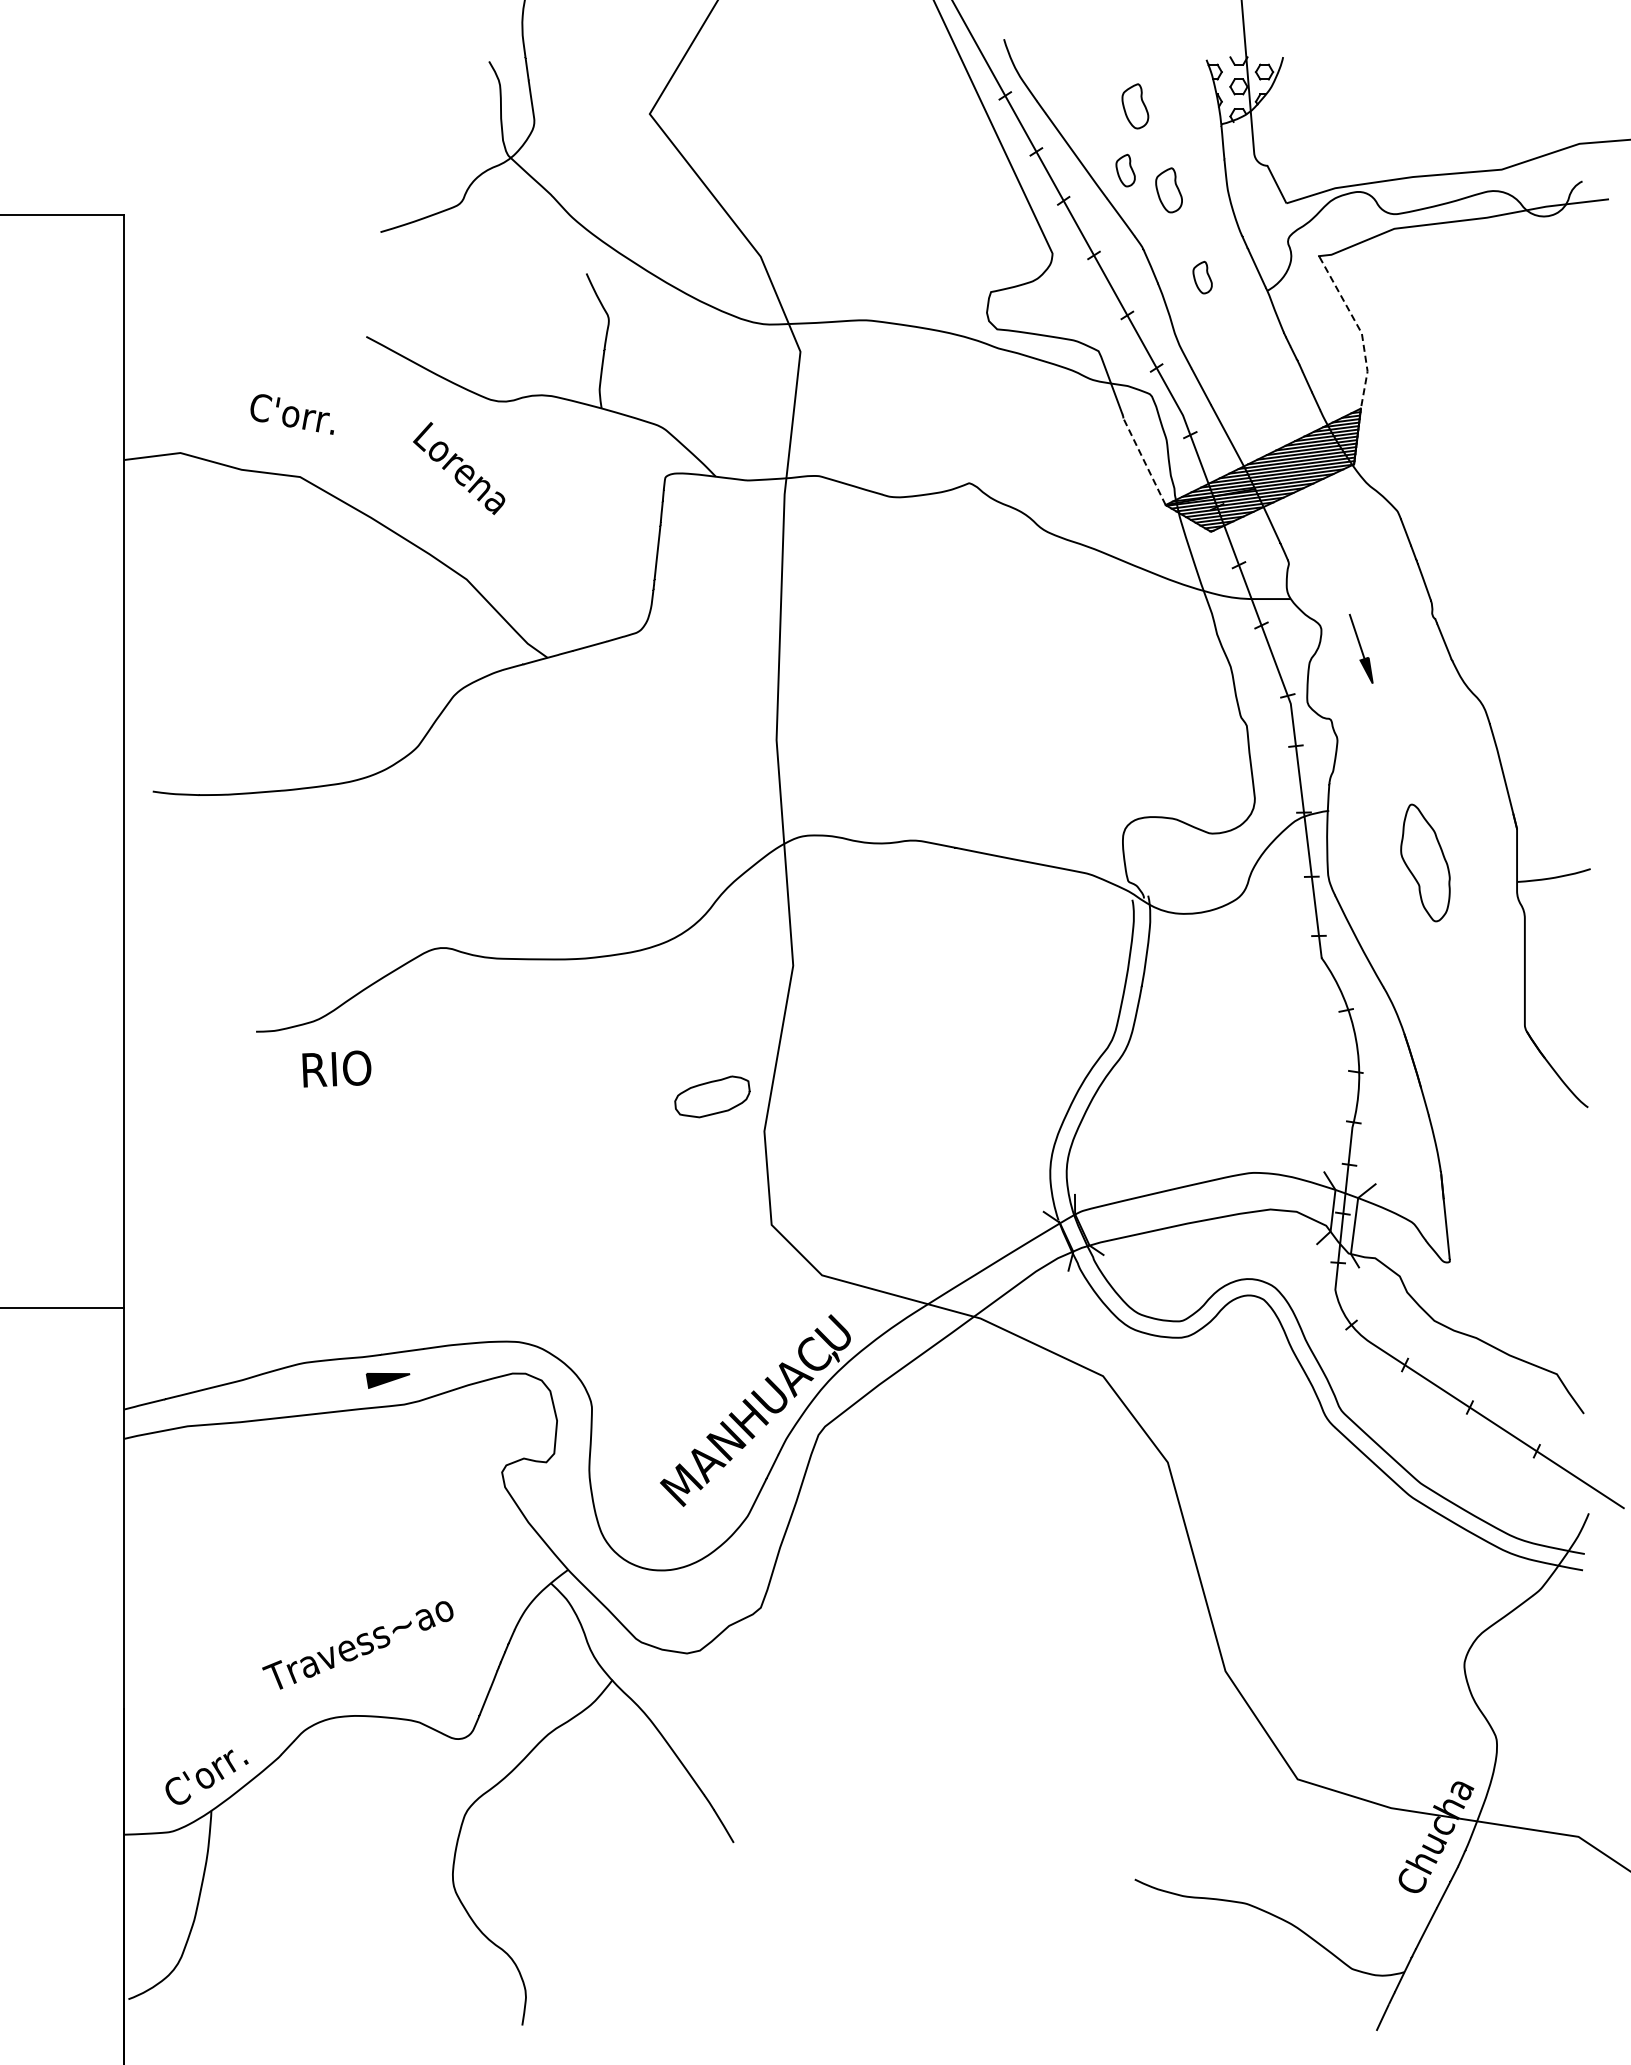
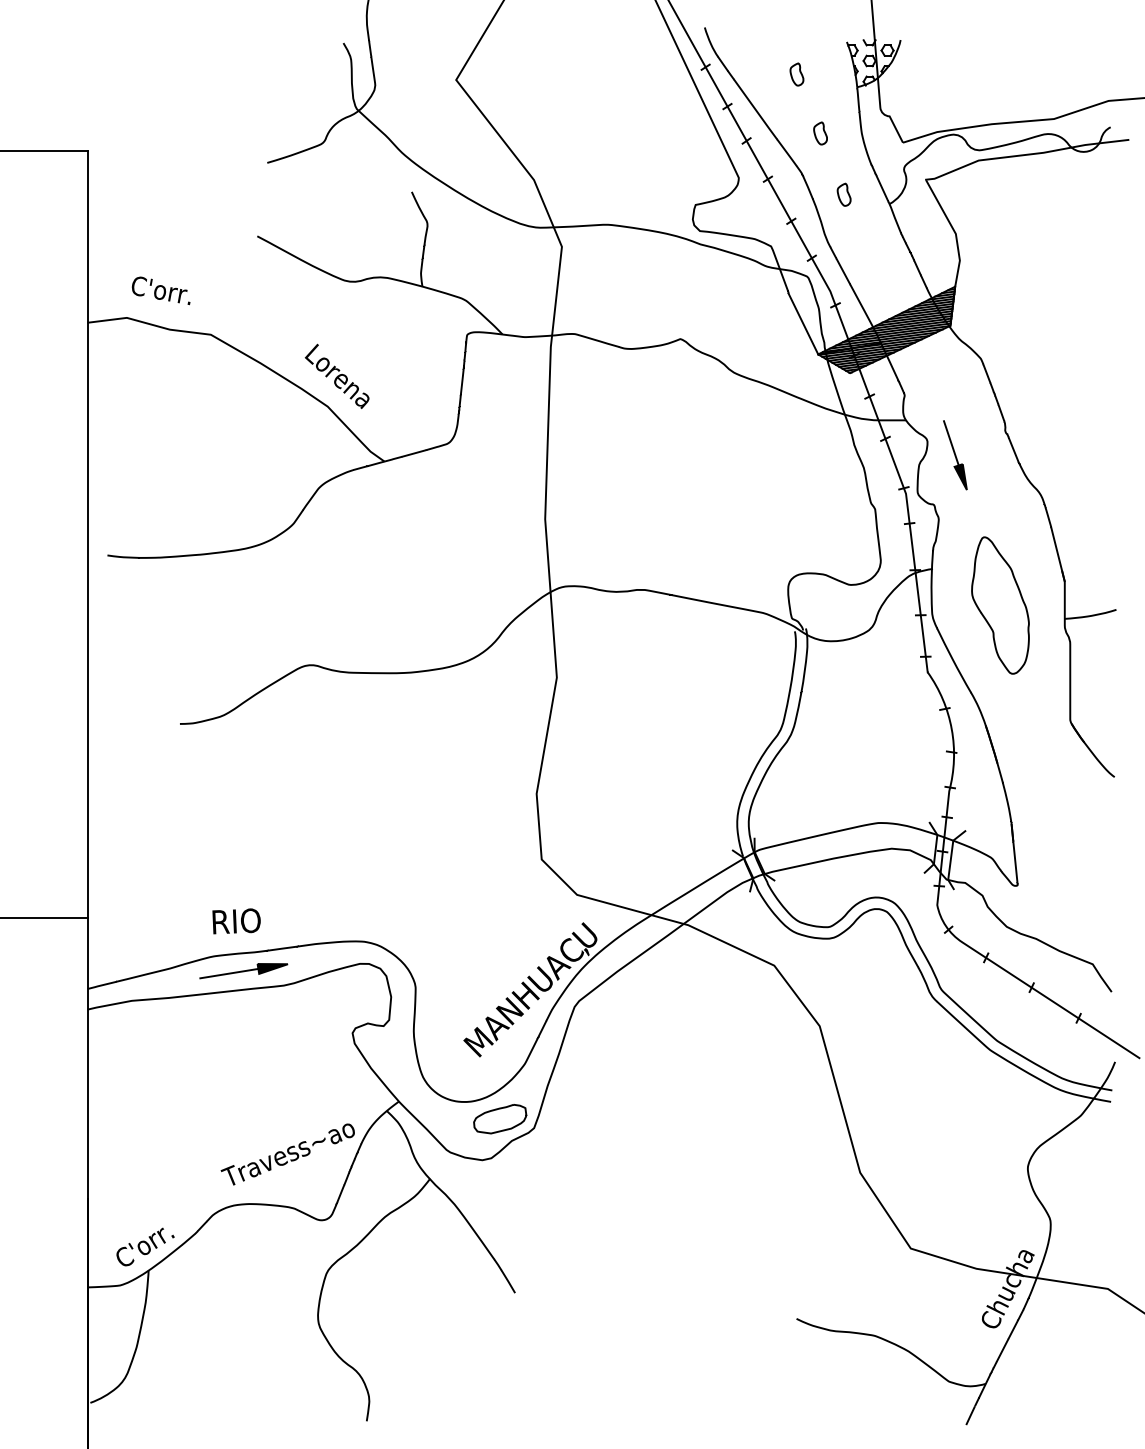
part: (1135, 105) -> (797, 74), size x0.71
part: (1125, 170) -> (790, 119), removed
part: (1168, 189) -> (820, 132), size x0.71
line: (1359, 329) -> (954, 231), dashed -> solid
text: (291, 414) -> (160, 290), moved
line: (1144, 461) -> (803, 323), dashed -> solid
text: (459, 468) -> (337, 376), moved
part: (1361, 648) -> (955, 455), size x1.43
part: (1425, 862) -> (1000, 605), size x1.67
text: (336, 1068) -> (236, 920), moved
part: (712, 1096) -> (500, 1118), moved
line: (326, 1387) -> (229, 973), added
text: (357, 1645) -> (287, 1154), moved

